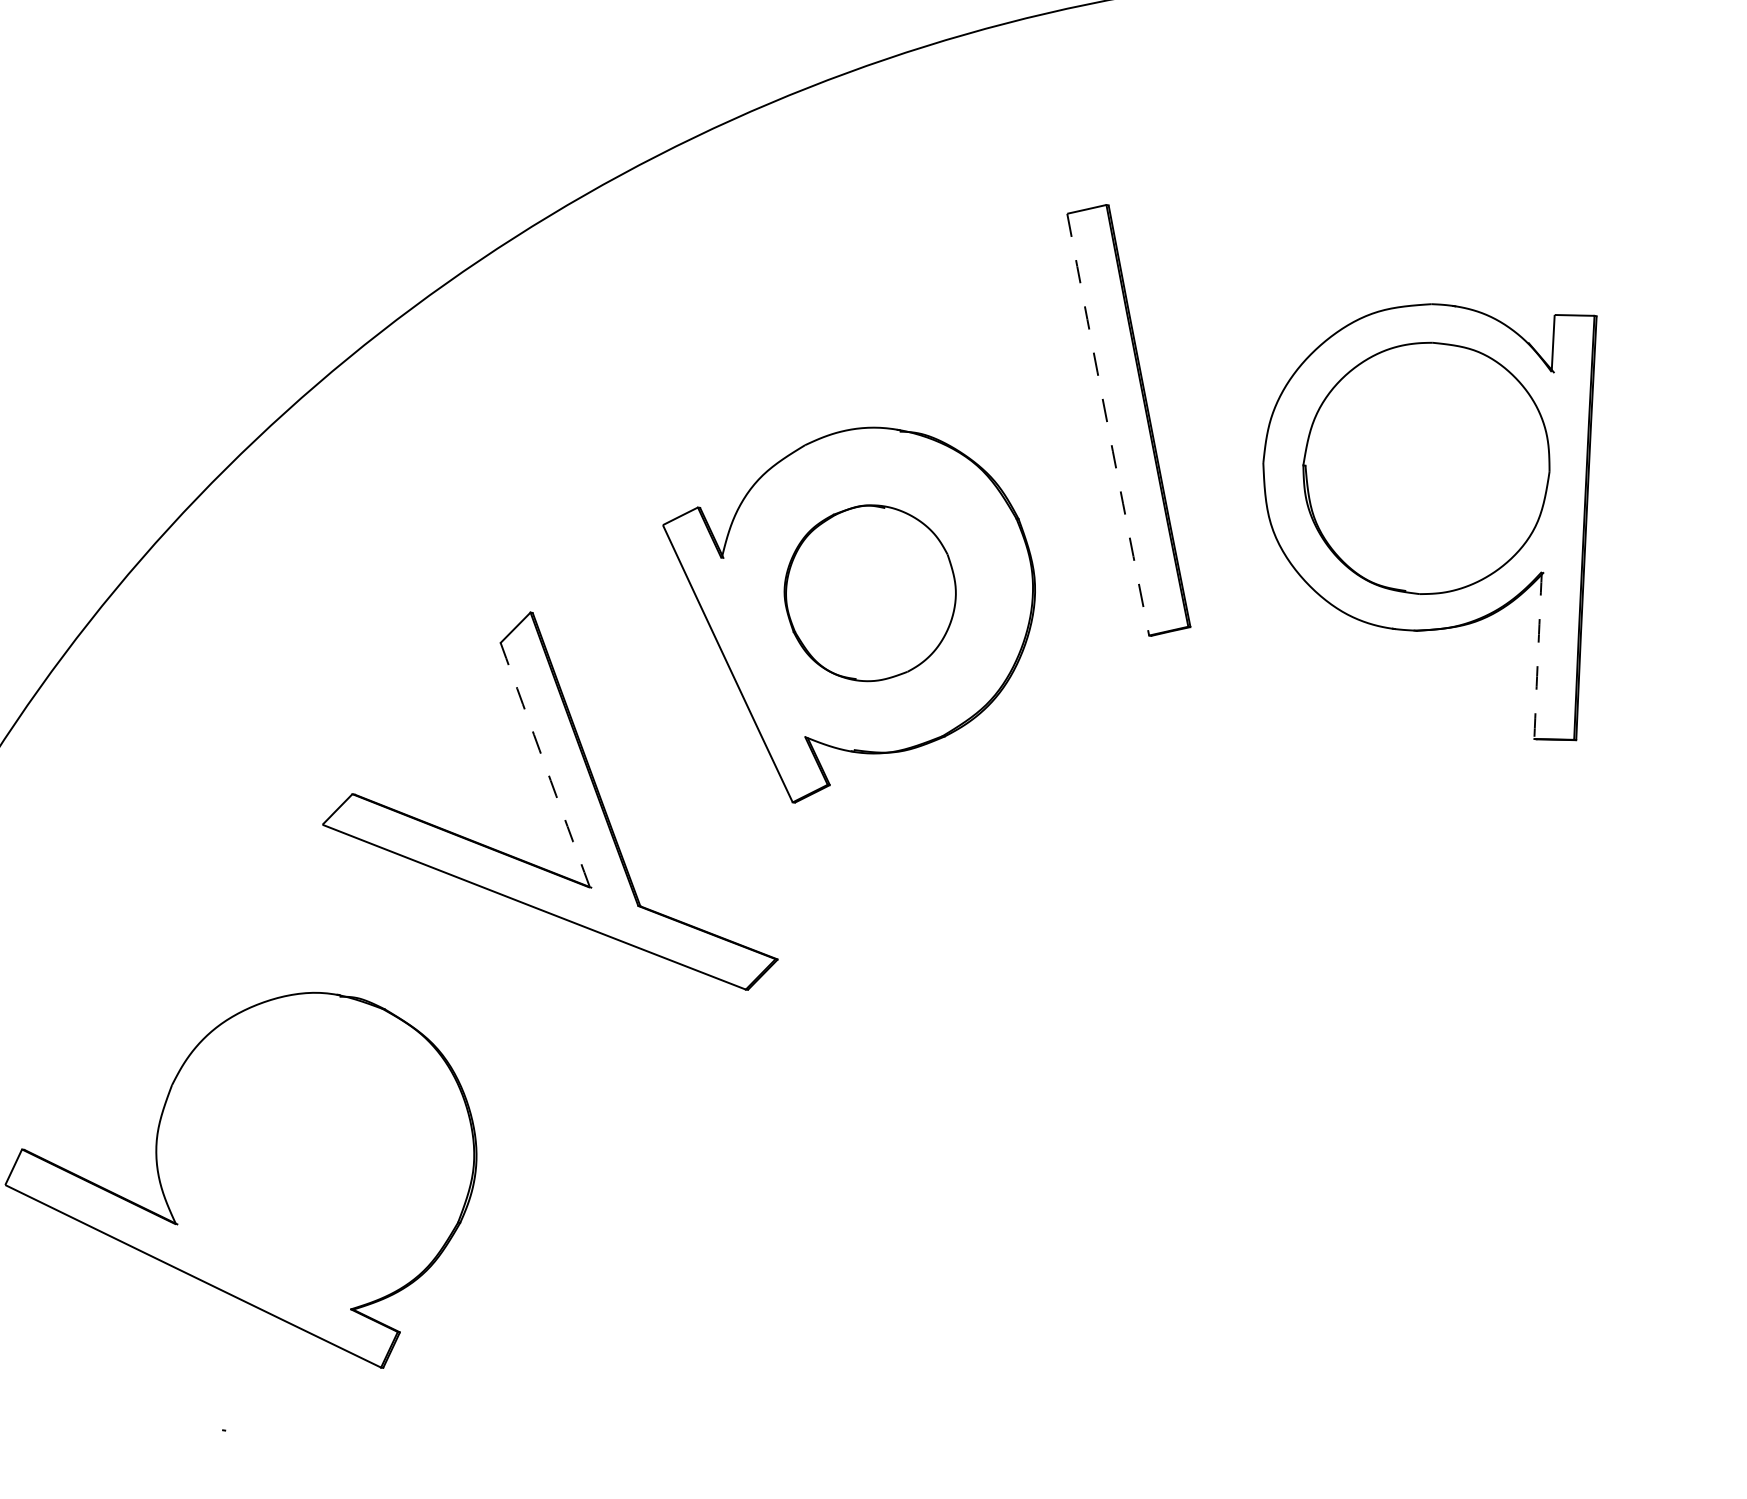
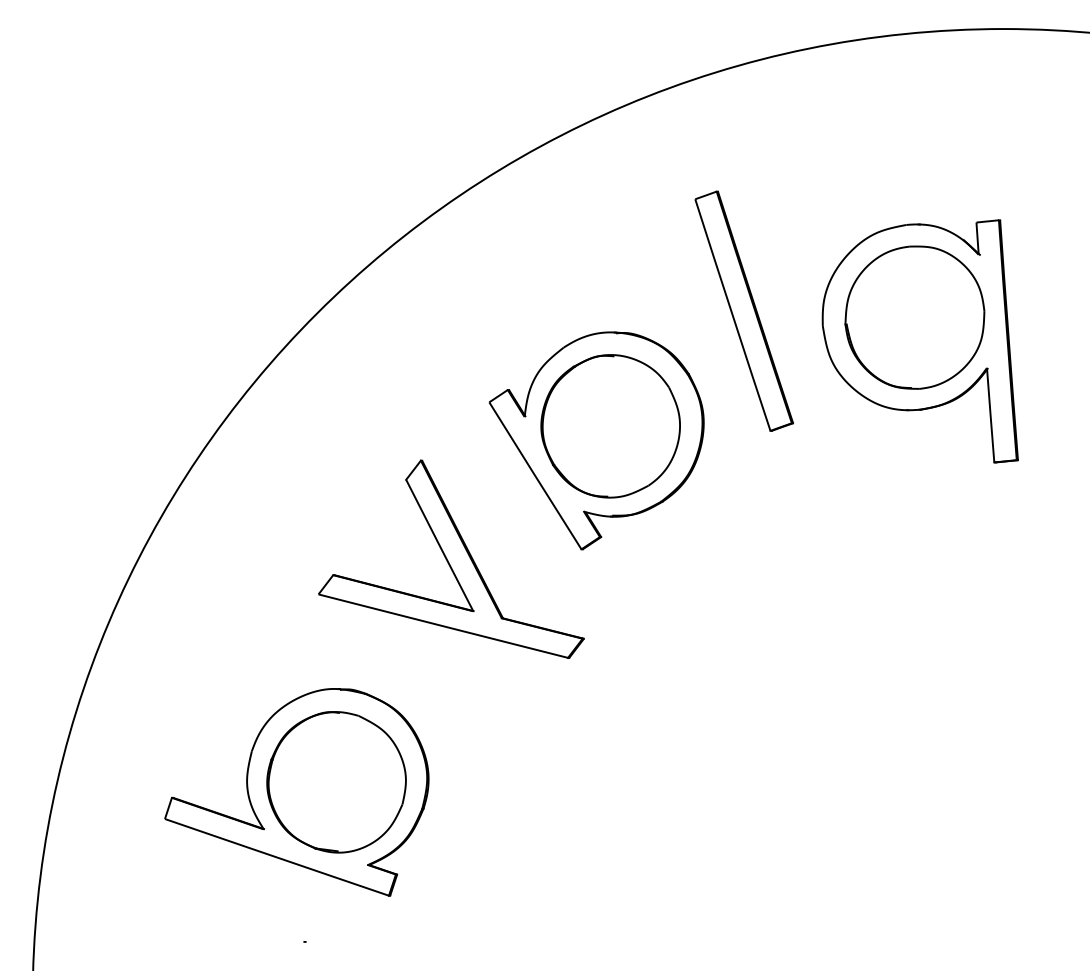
arc: (1107, 425) -> (732, 315), dashed -> solid
part: (869, 593) -> (610, 426), size x1.43
arc: (1537, 655) -> (990, 415), dashed -> solid
arc: (544, 765) -> (439, 545), dashed -> solid
part: (313, 1158) -> (336, 782), added

